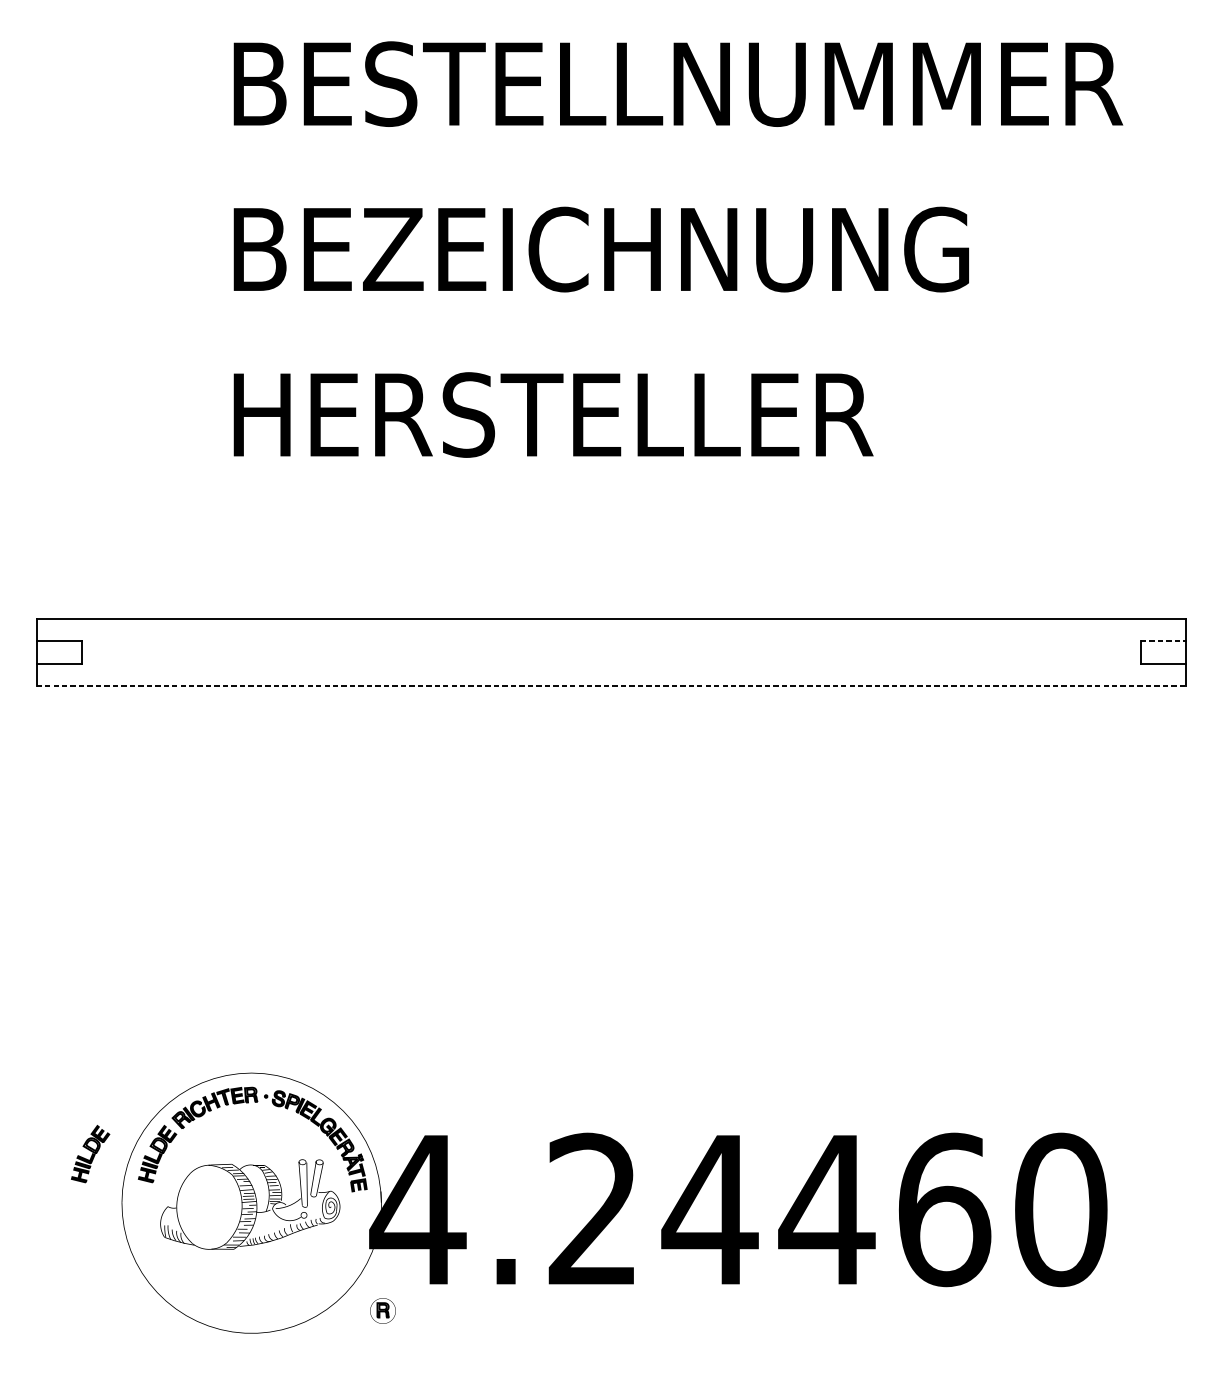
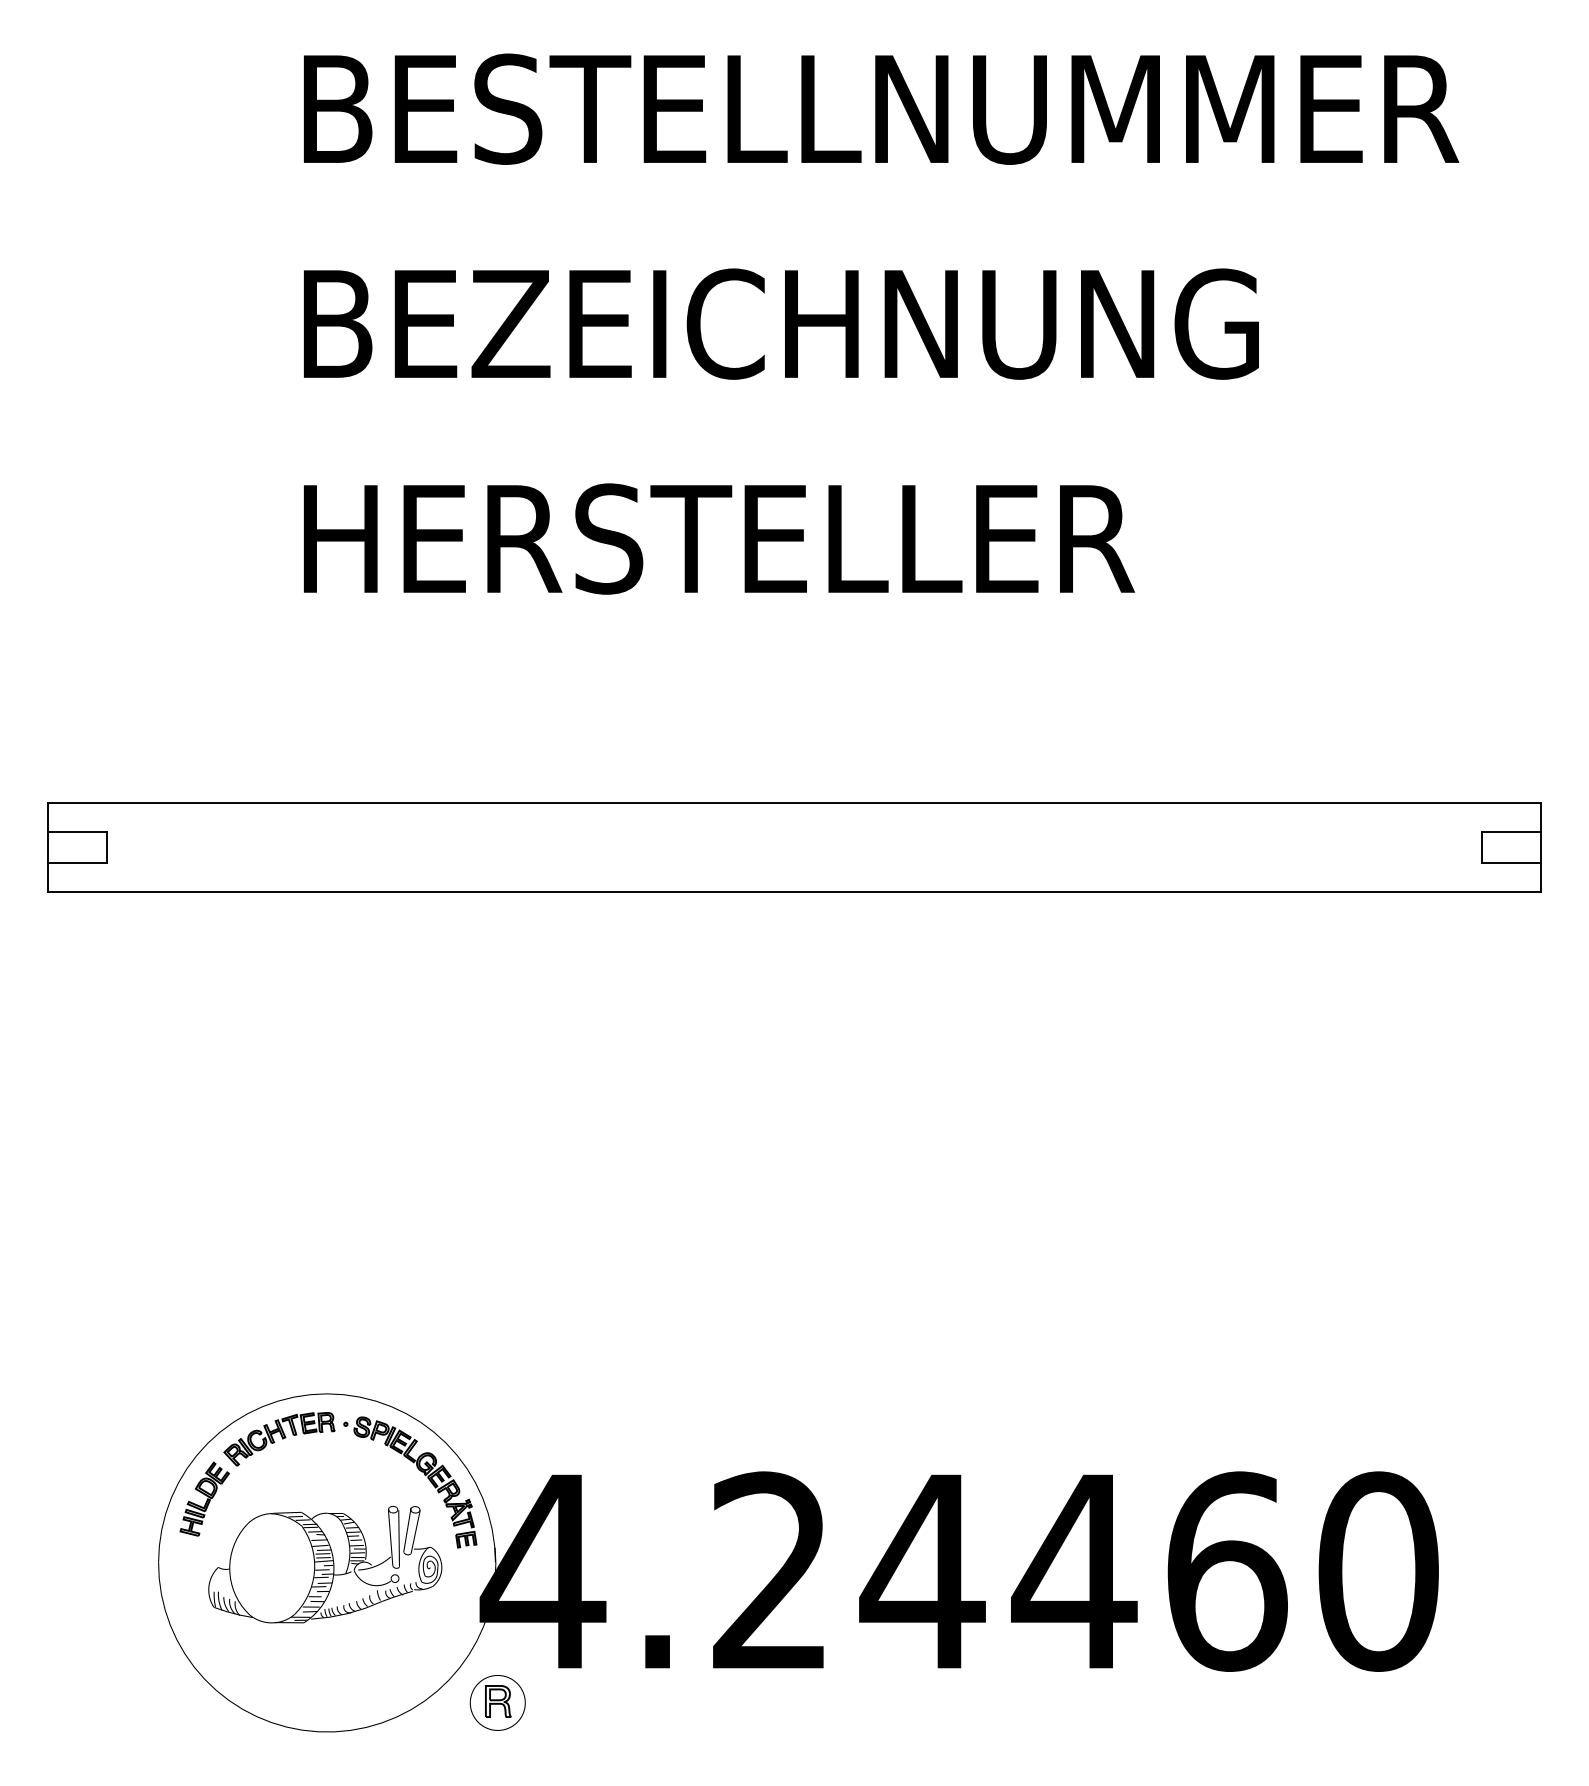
line: (1163, 640) -> (1511, 832), dashed -> solid
line: (611, 686) -> (794, 891), dashed -> solid
part: (90, 1153) -> (117, 1498), removed
part: (382, 1310) -> (497, 1702), size x1.67

